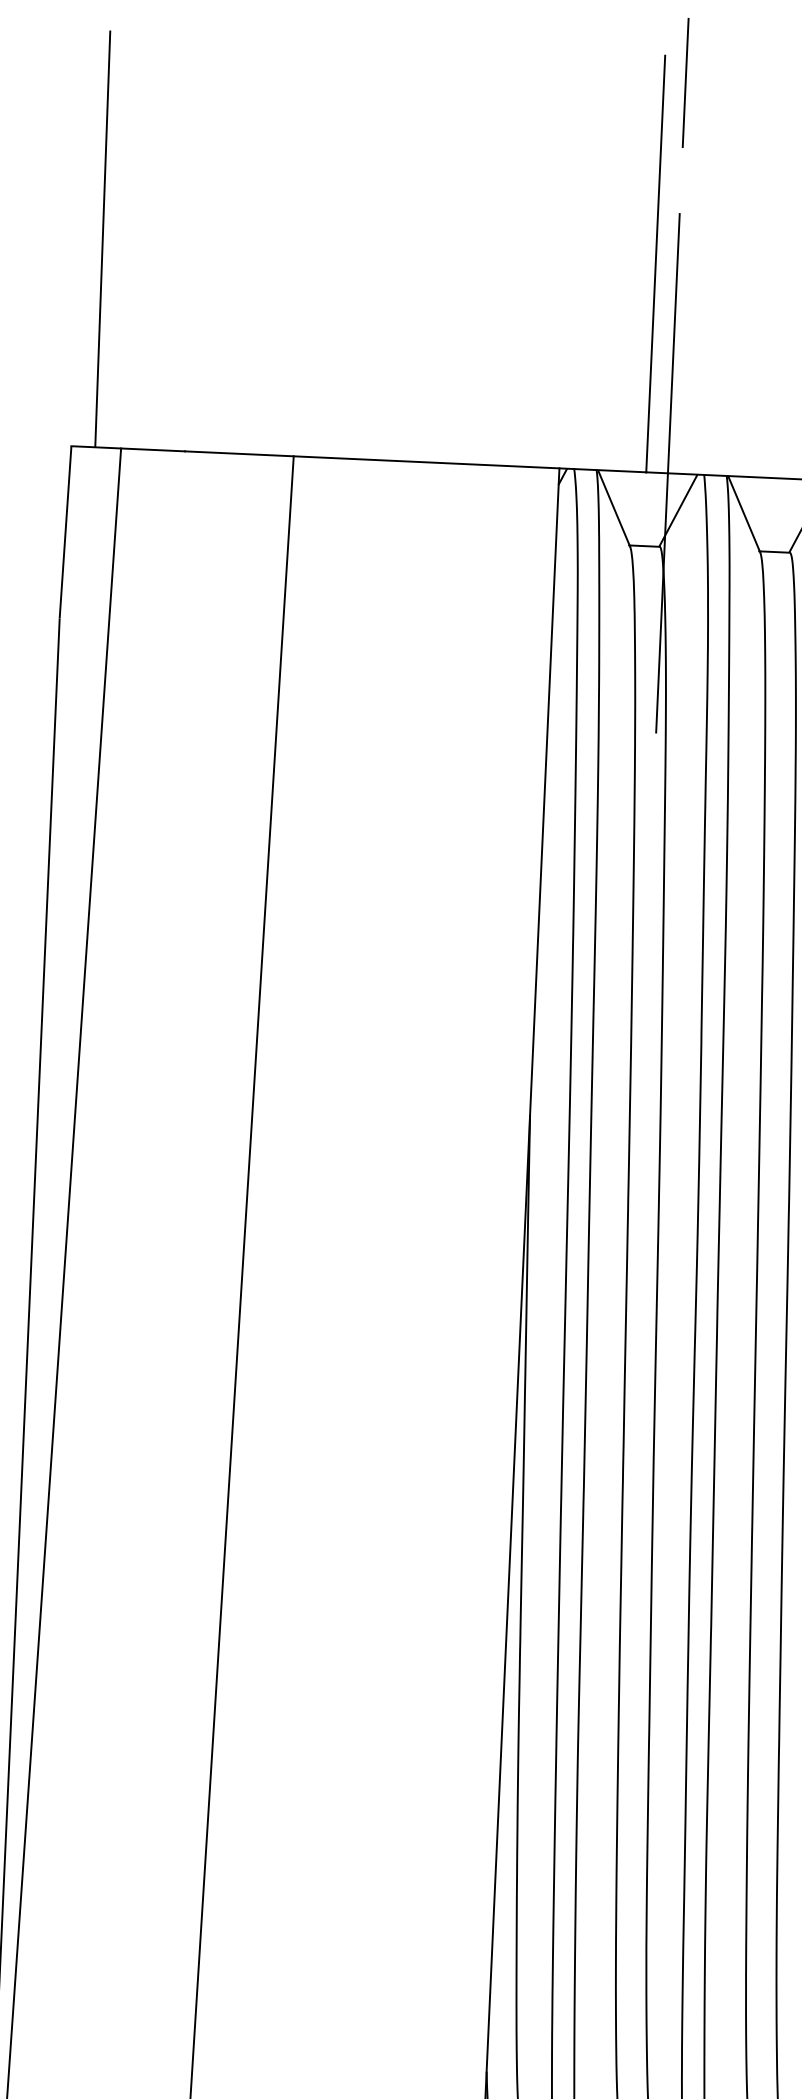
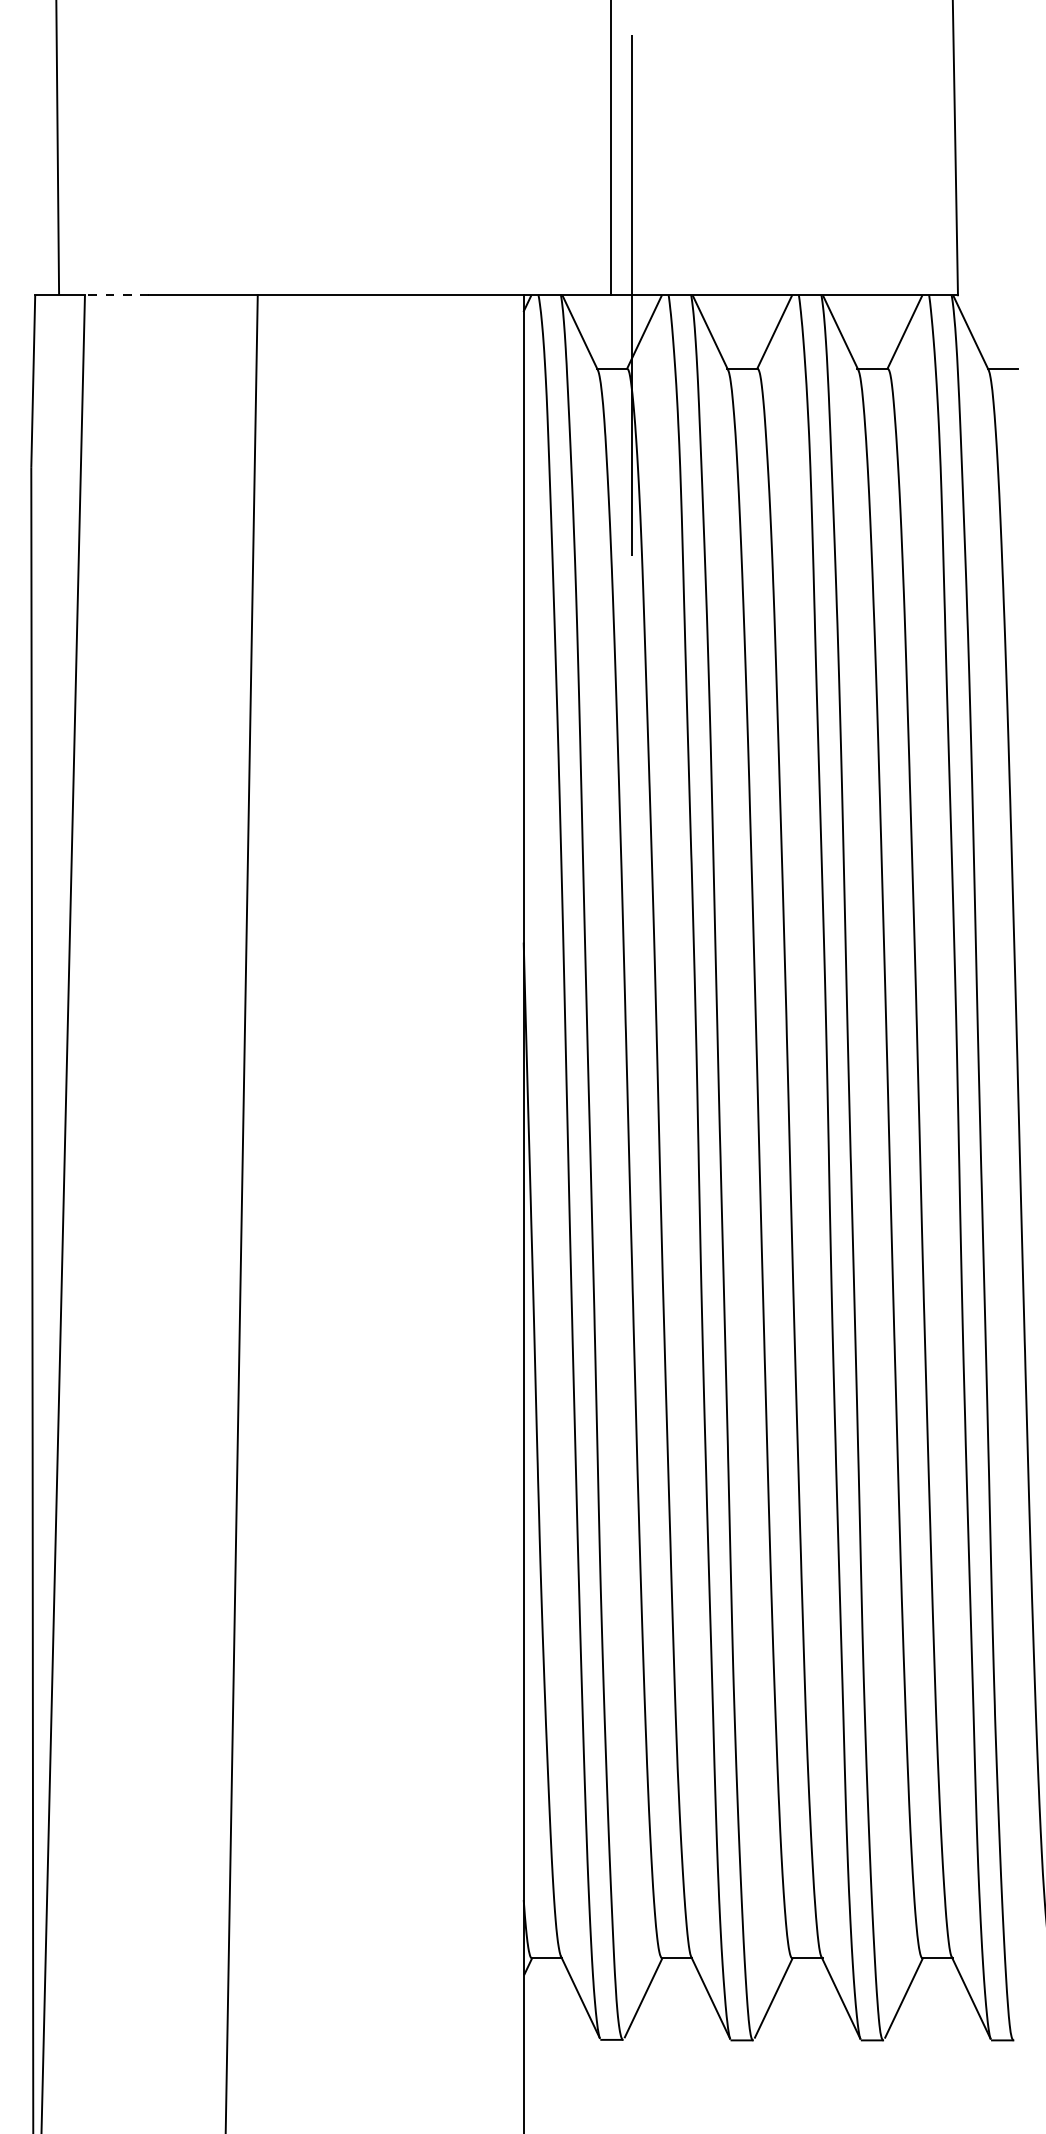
line: (152, 450) -> (116, 295), solid -> dashed

